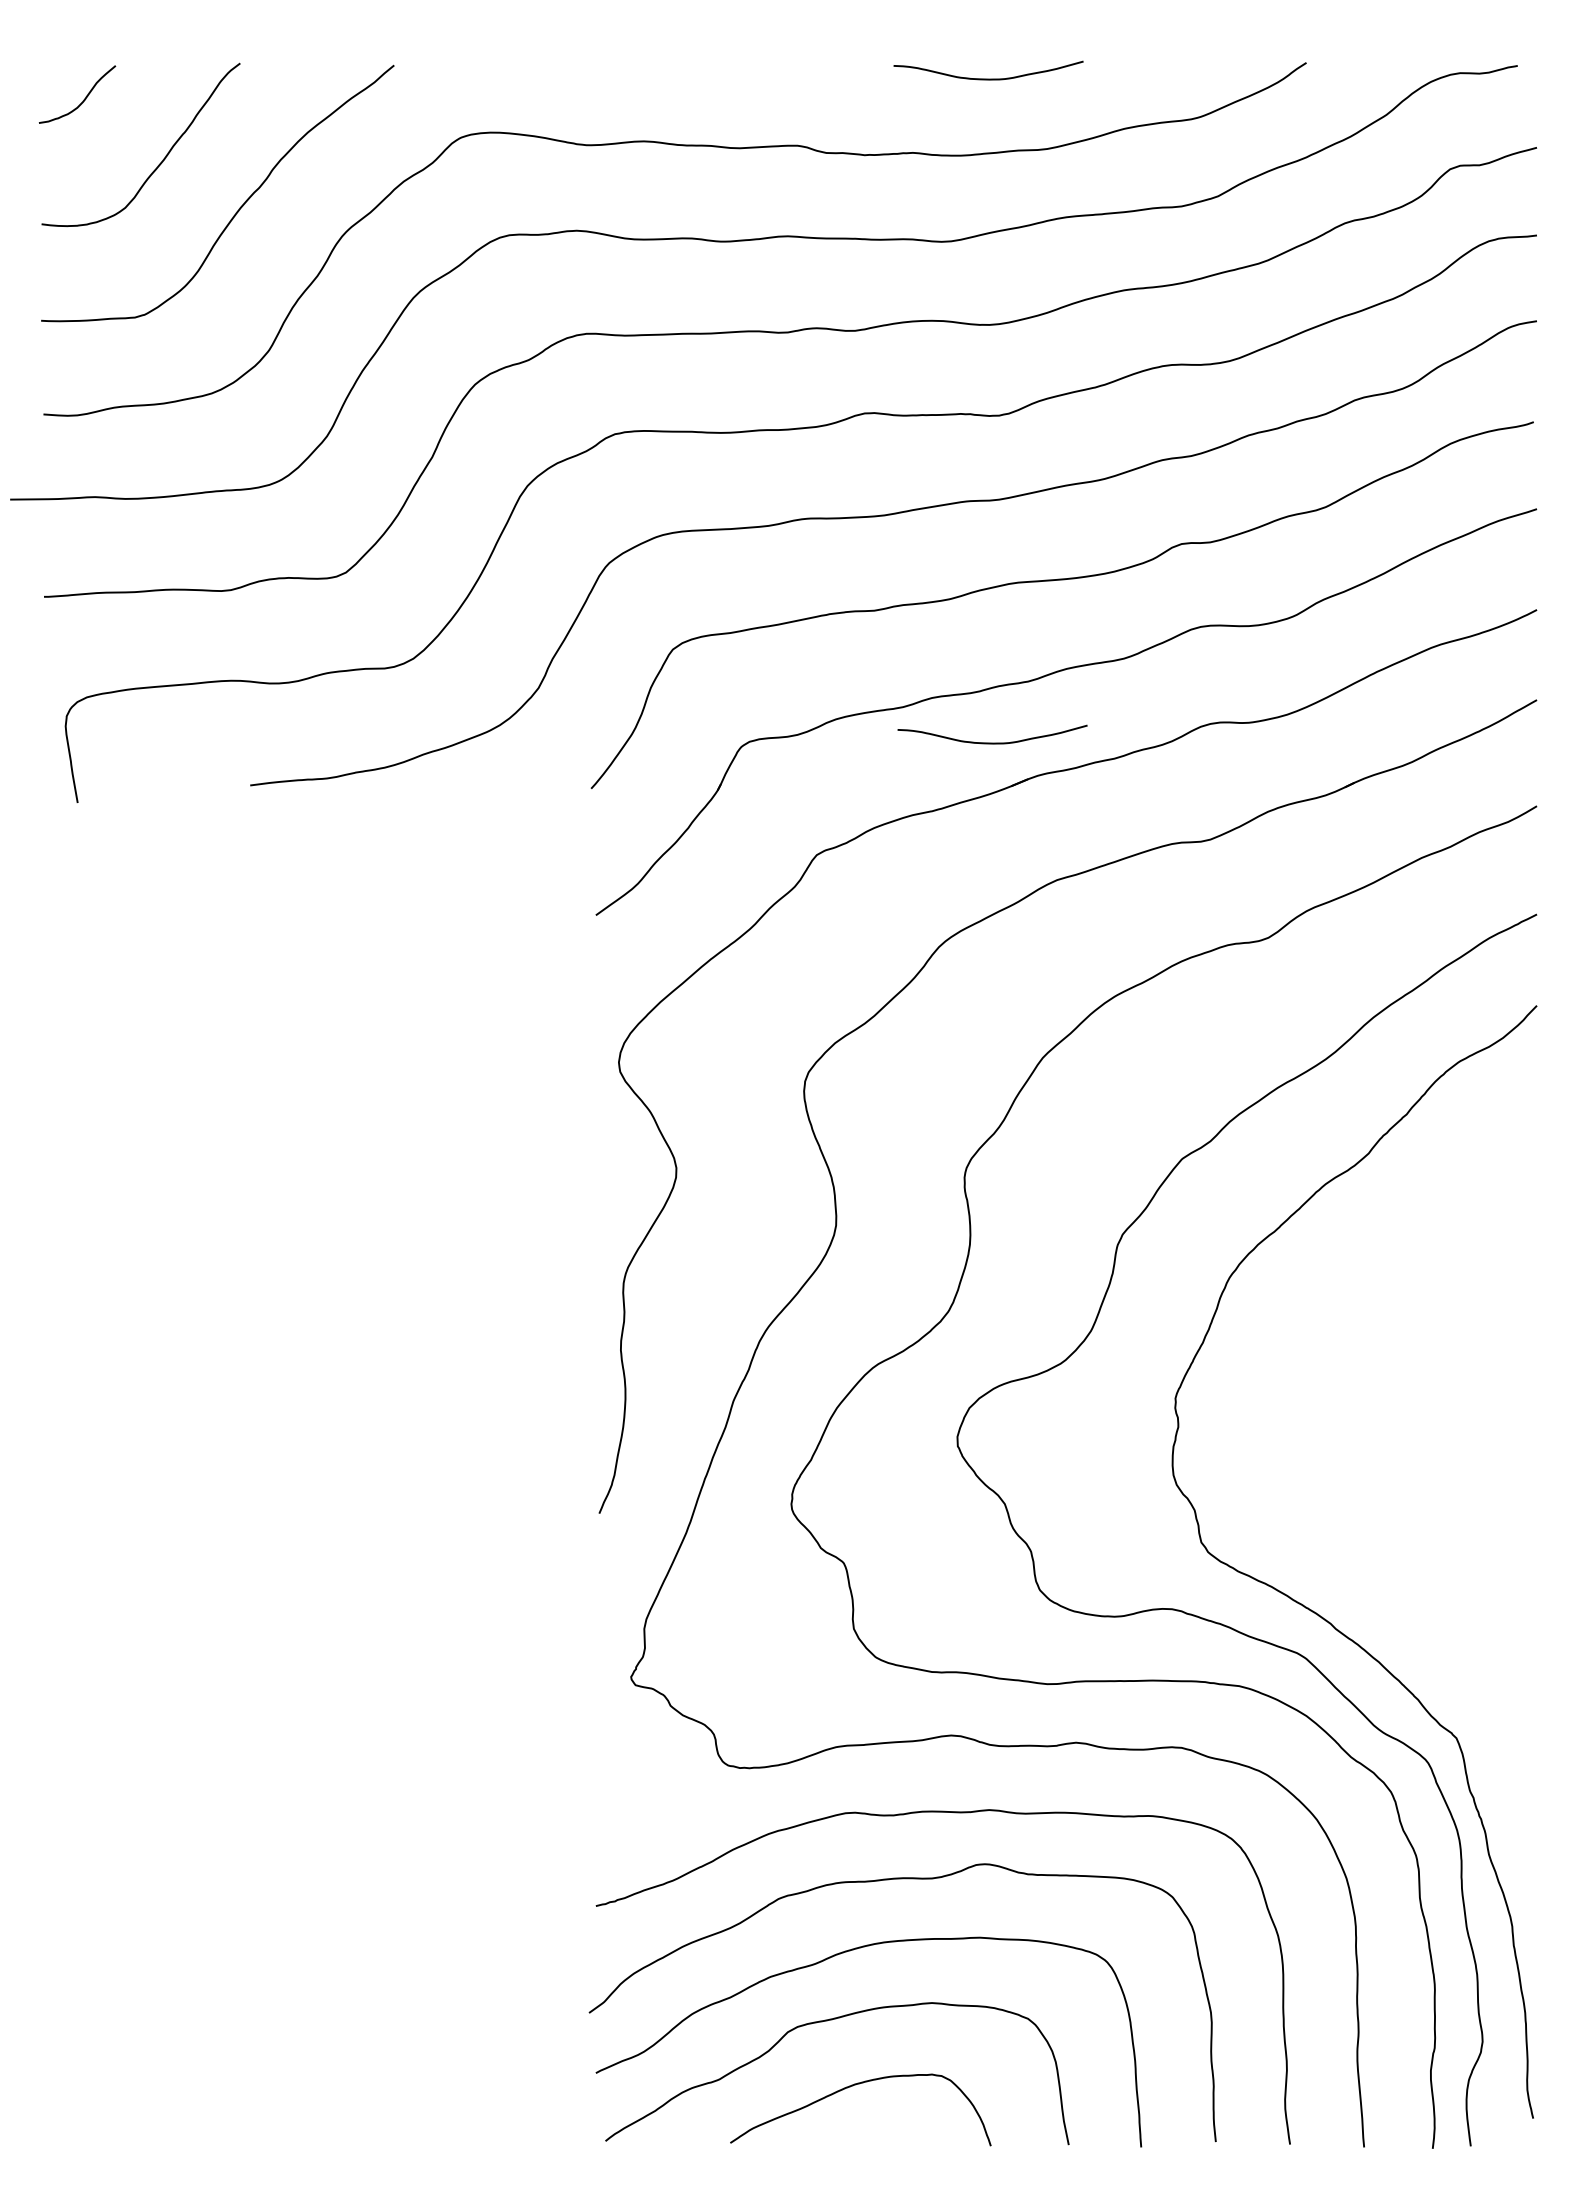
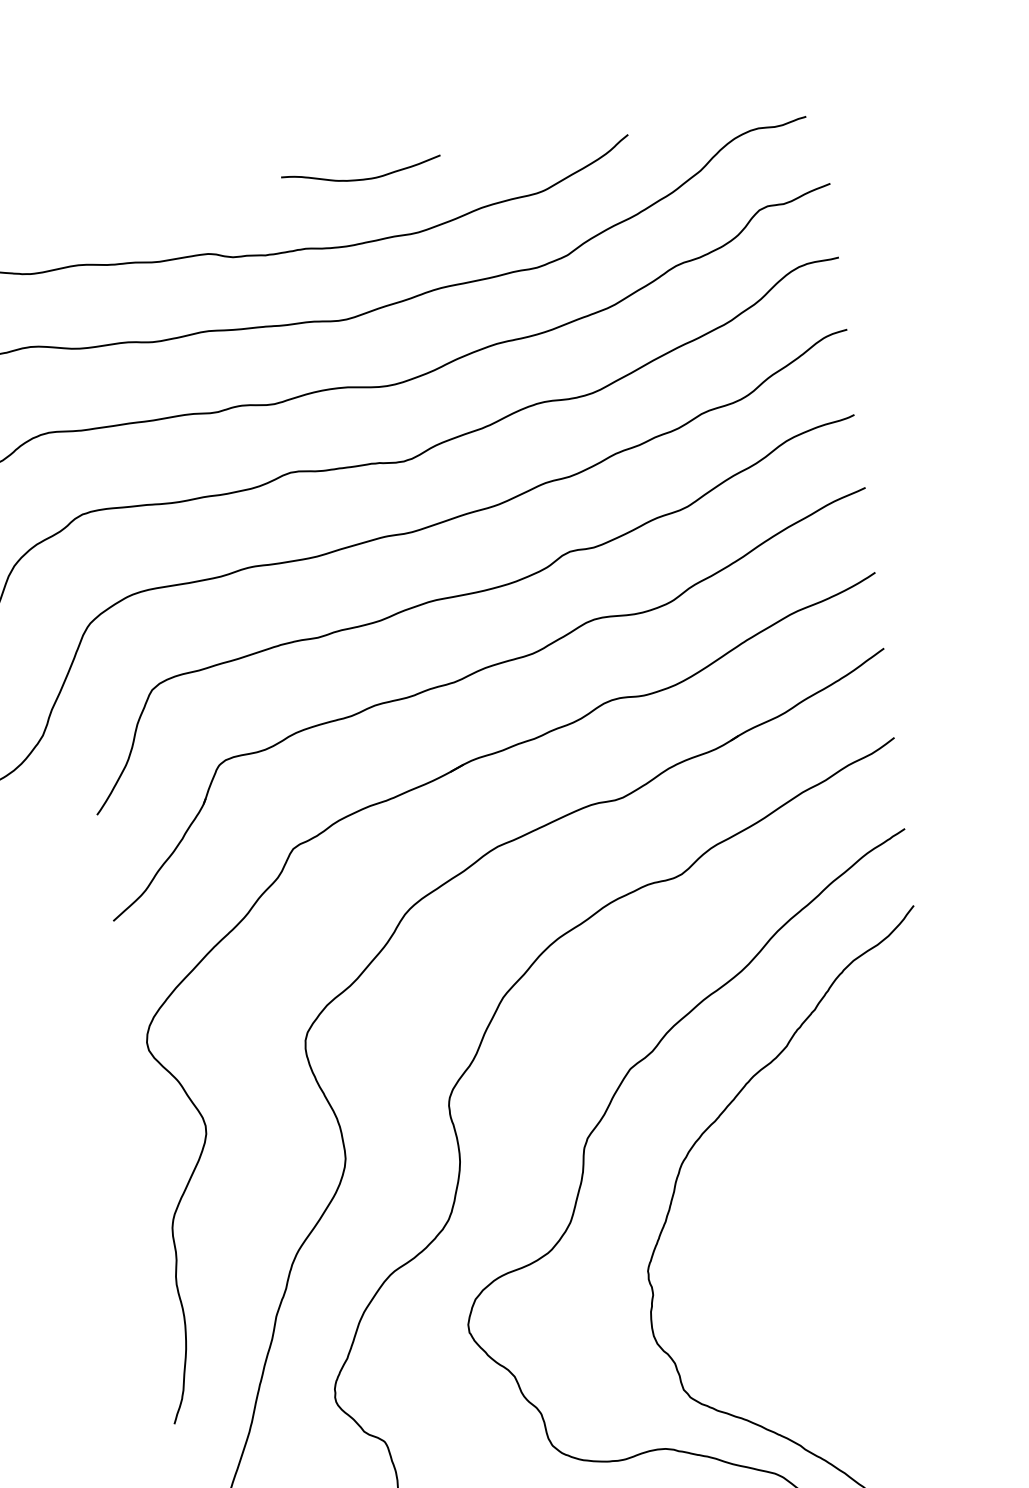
curve: (992, 742) -> (430, 737), removed

